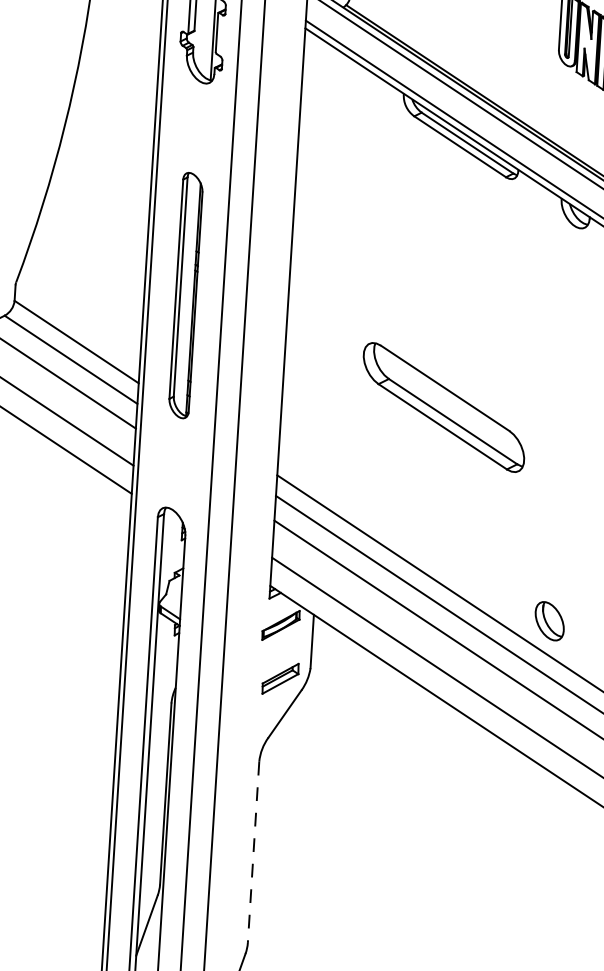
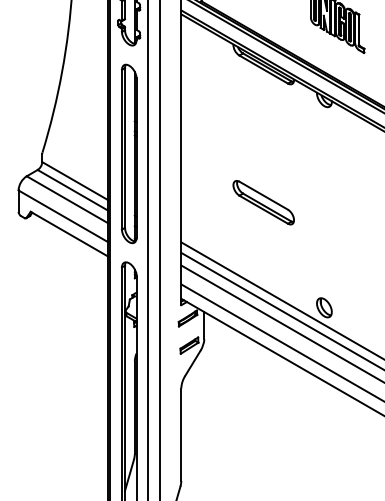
part: (184, 294) -> (128, 153), size x1.43
part: (443, 407) -> (263, 202), size x0.71
line: (253, 853) -> (181, 435), dashed -> solid

